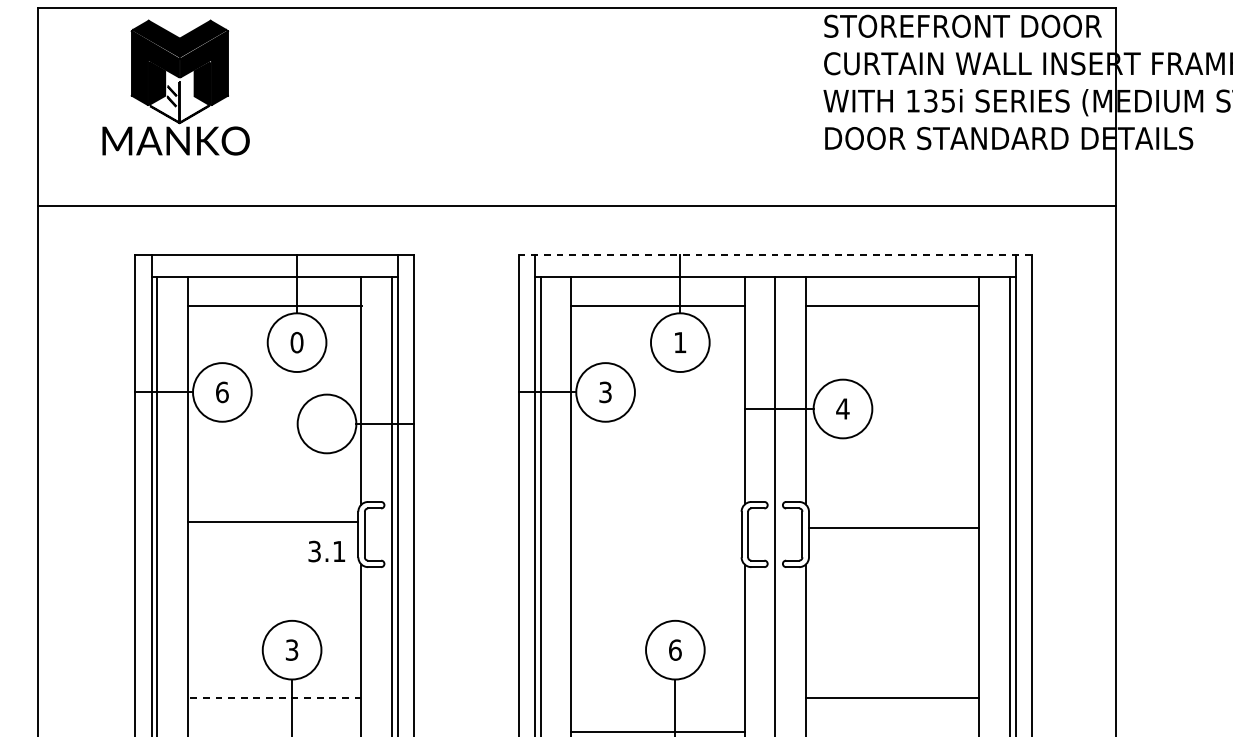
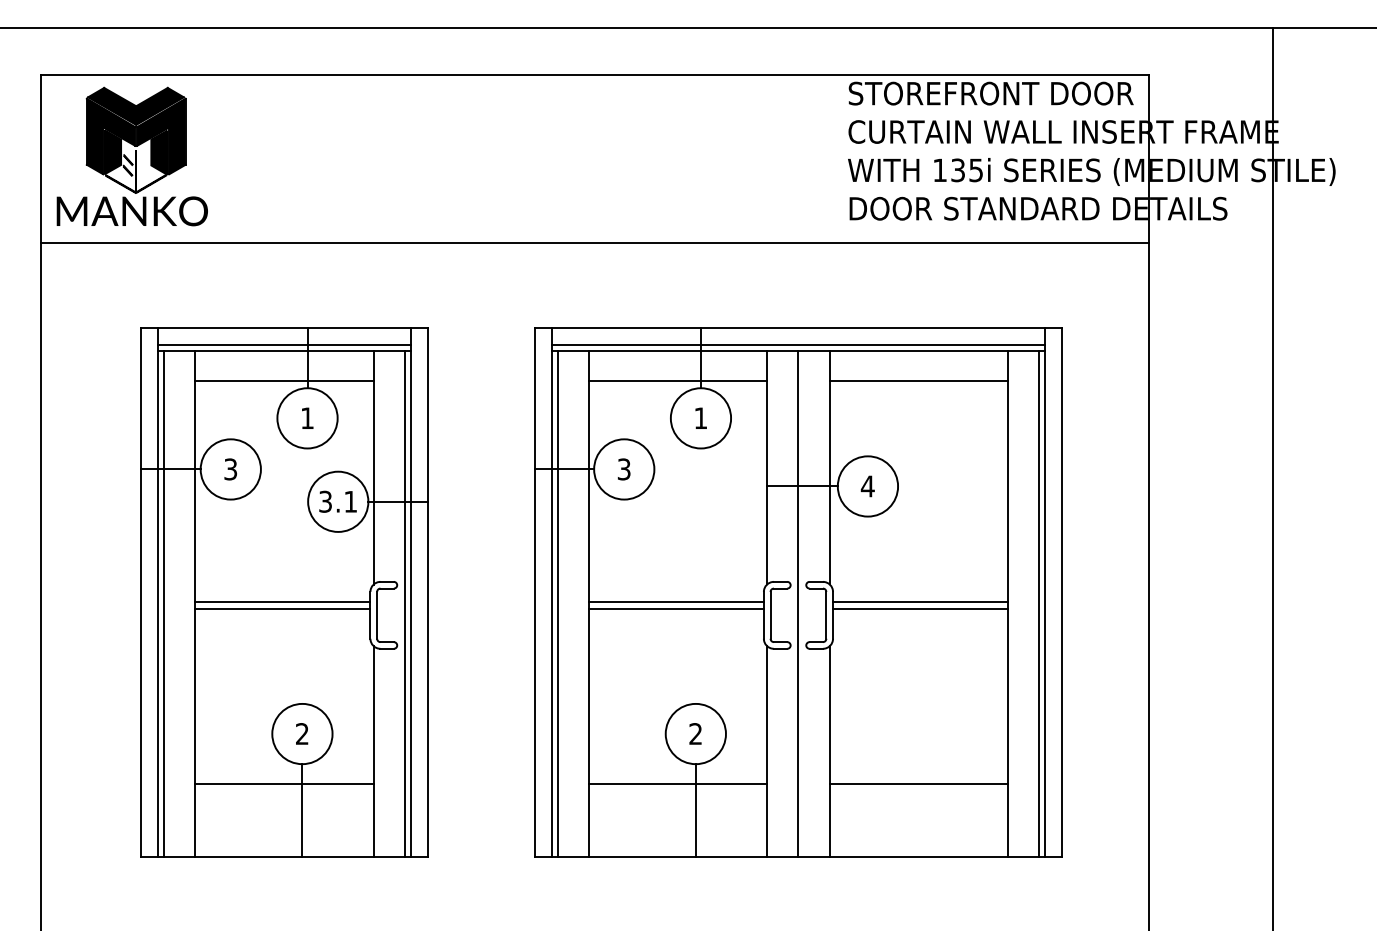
part: (175, 87) -> (131, 156), moved
line: (576, 205) -> (594, 242), moved
line: (775, 255) -> (798, 328), dashed -> solid
line: (274, 271) -> (284, 345), added
line: (775, 271) -> (798, 345), added
text: (297, 342) -> (307, 418), 0 -> 1
text: (222, 392) -> (230, 469), 6 -> 3
line: (655, 521) -> (675, 601), added
line: (894, 521) -> (920, 601), added
line: (272, 527) -> (282, 608), added
line: (655, 527) -> (675, 608), added
text: (326, 551) -> (337, 501), moved
text: (292, 650) -> (302, 734), 3 -> 2
text: (675, 650) -> (695, 734), 6 -> 2
line: (274, 698) -> (284, 783), dashed -> solid
line: (657, 731) -> (677, 783), moved

